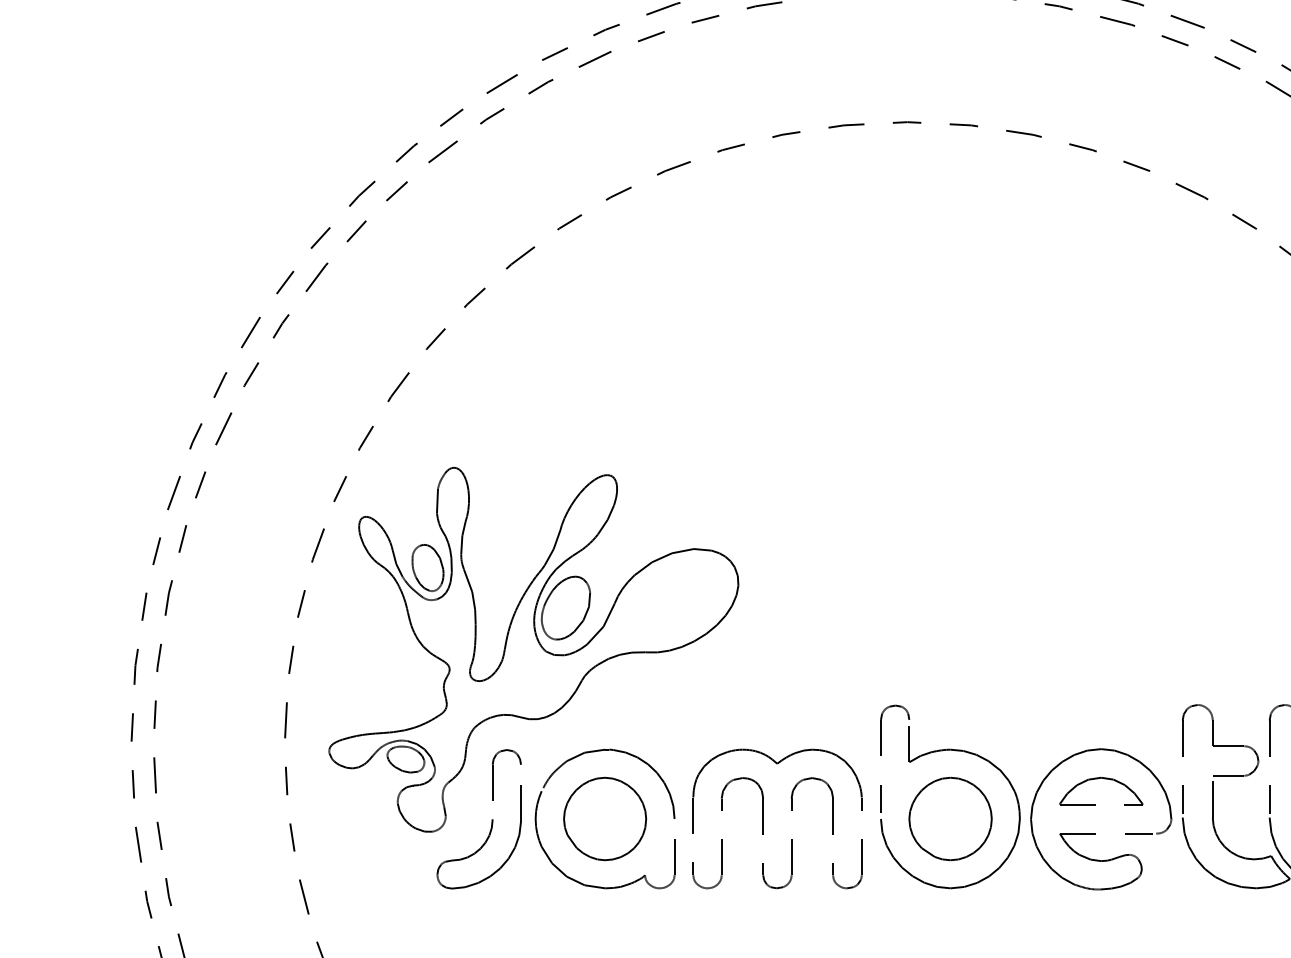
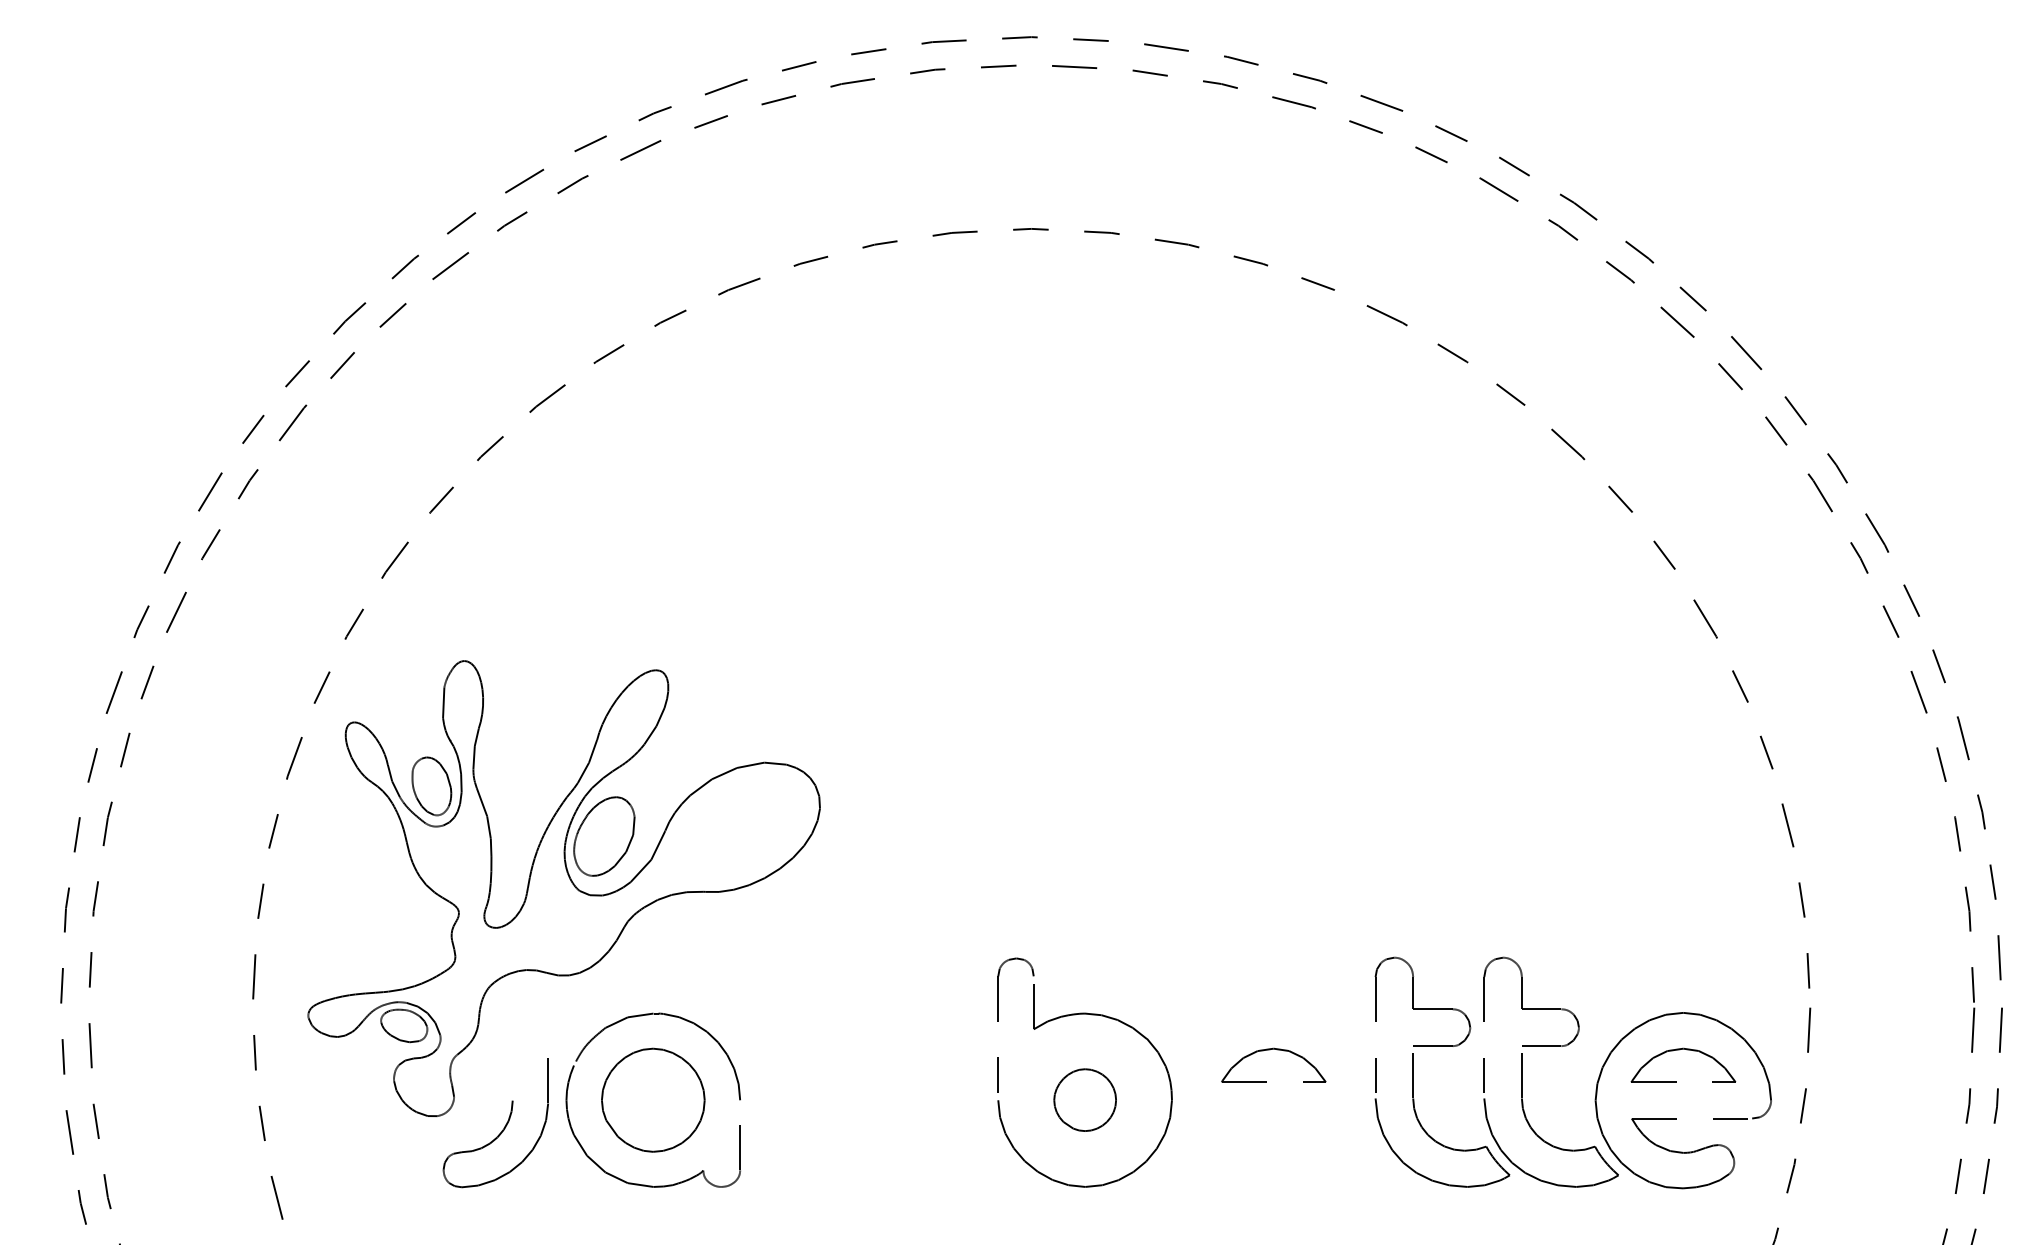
part: (493, 775) -> (513, 1045), removed
part: (763, 818) -> (851, 1099), removed
part: (949, 818) -> (1084, 1099), size x0.6
part: (1095, 833) -> (1266, 1118), removed

